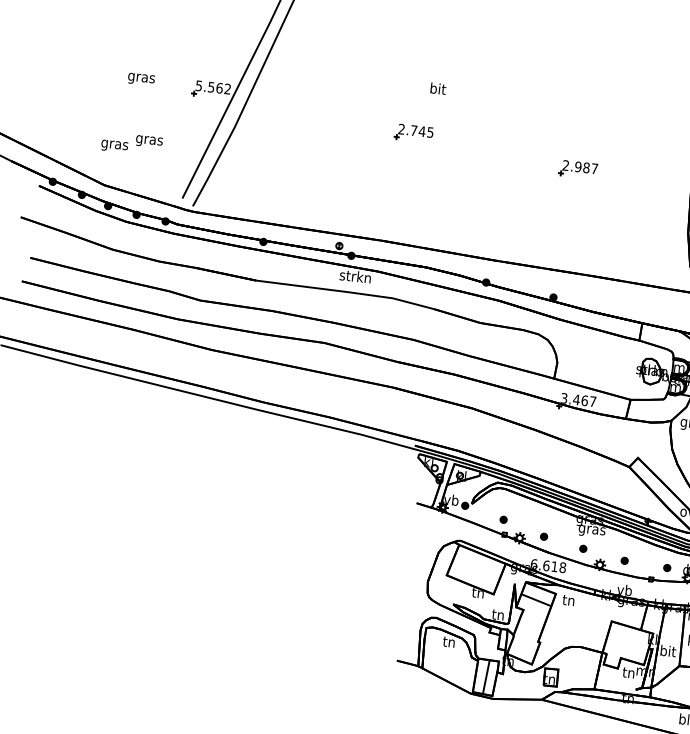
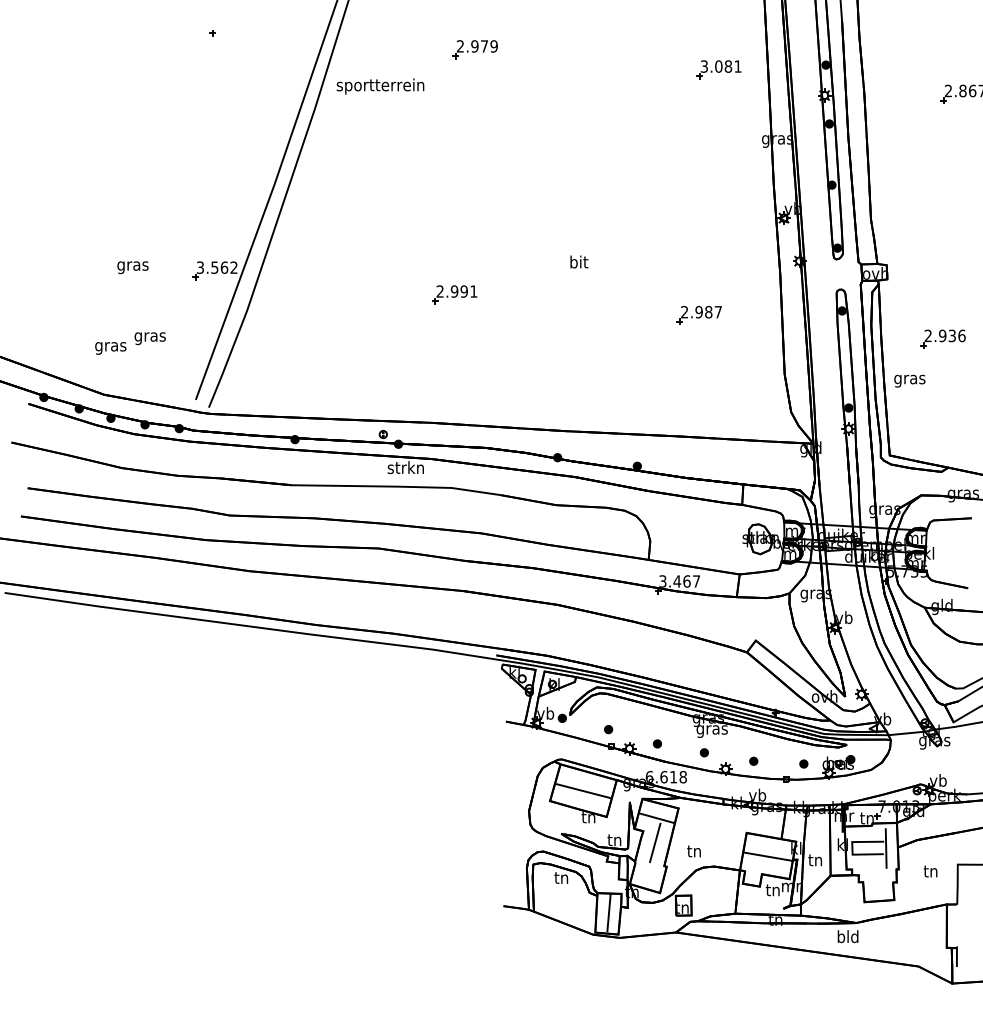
text: (199, 85) -> (200, 267), 5.562 -> 3.562
text: (438, 88) -> (579, 261), moved
text: (421, 131) -> (463, 291), 2.745 -> 2.991
part: (577, 169) -> (698, 315), moved
line: (476, 570) -> (583, 791), added
text: (568, 600) -> (693, 851), moved
line: (532, 620) -> (655, 842), added
line: (627, 643) -> (767, 856), added
text: (668, 650) -> (816, 859), bit -> tn

